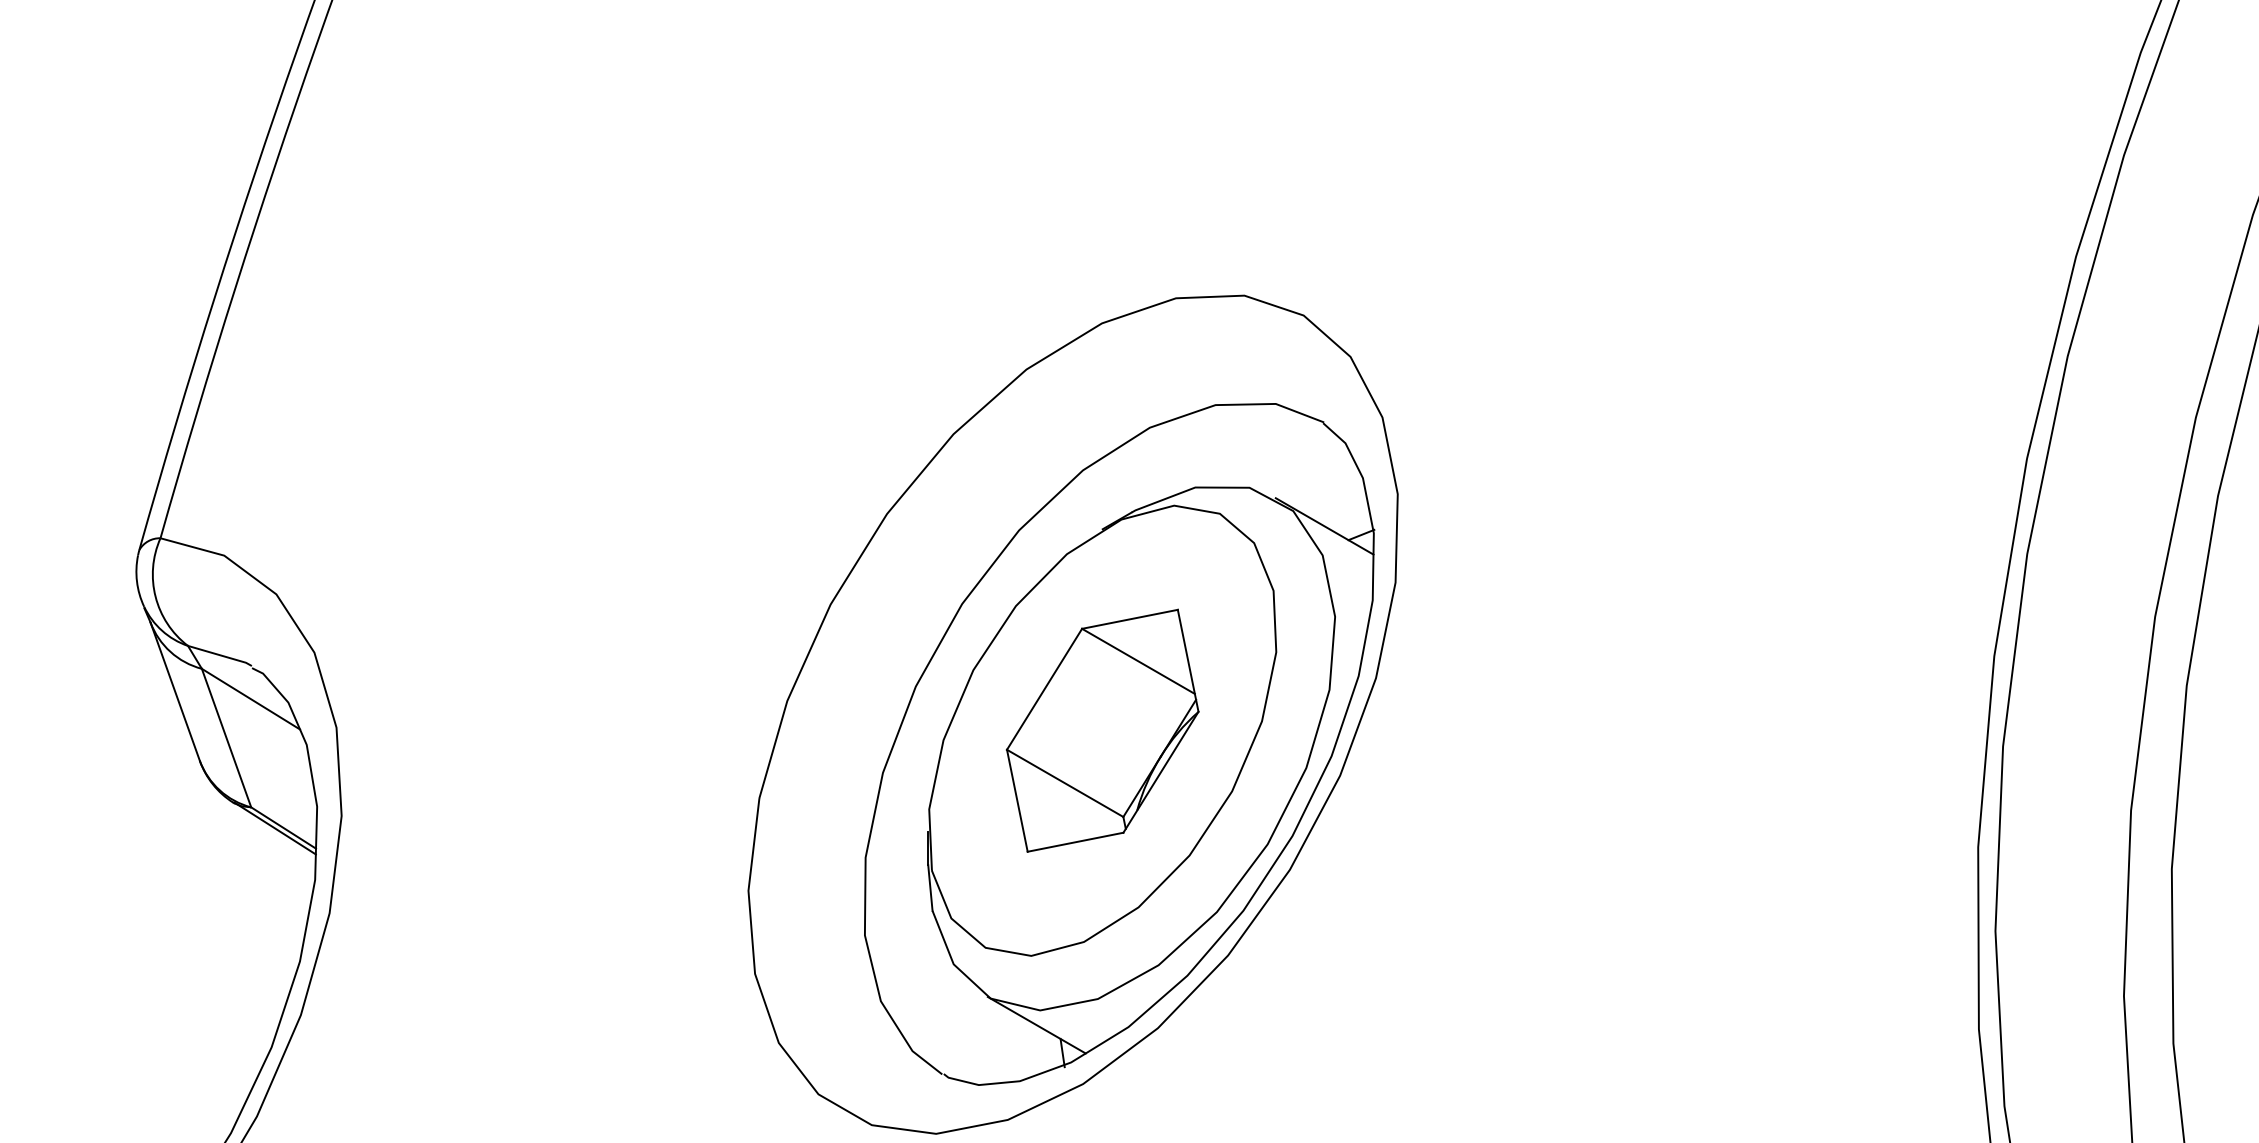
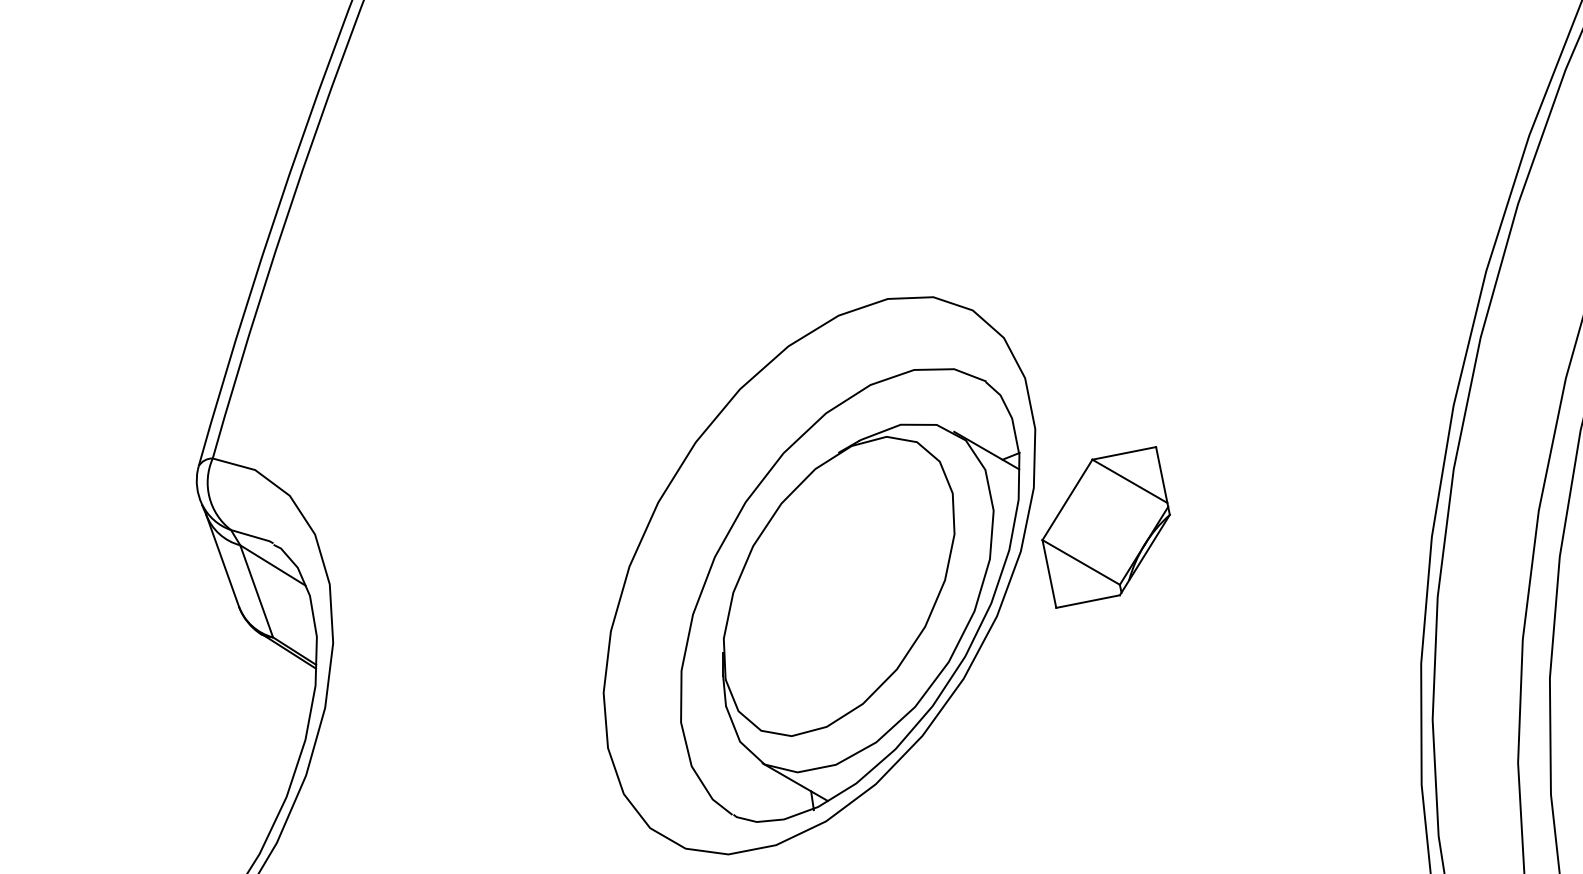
part: (1101, 730) -> (1105, 527), moved

